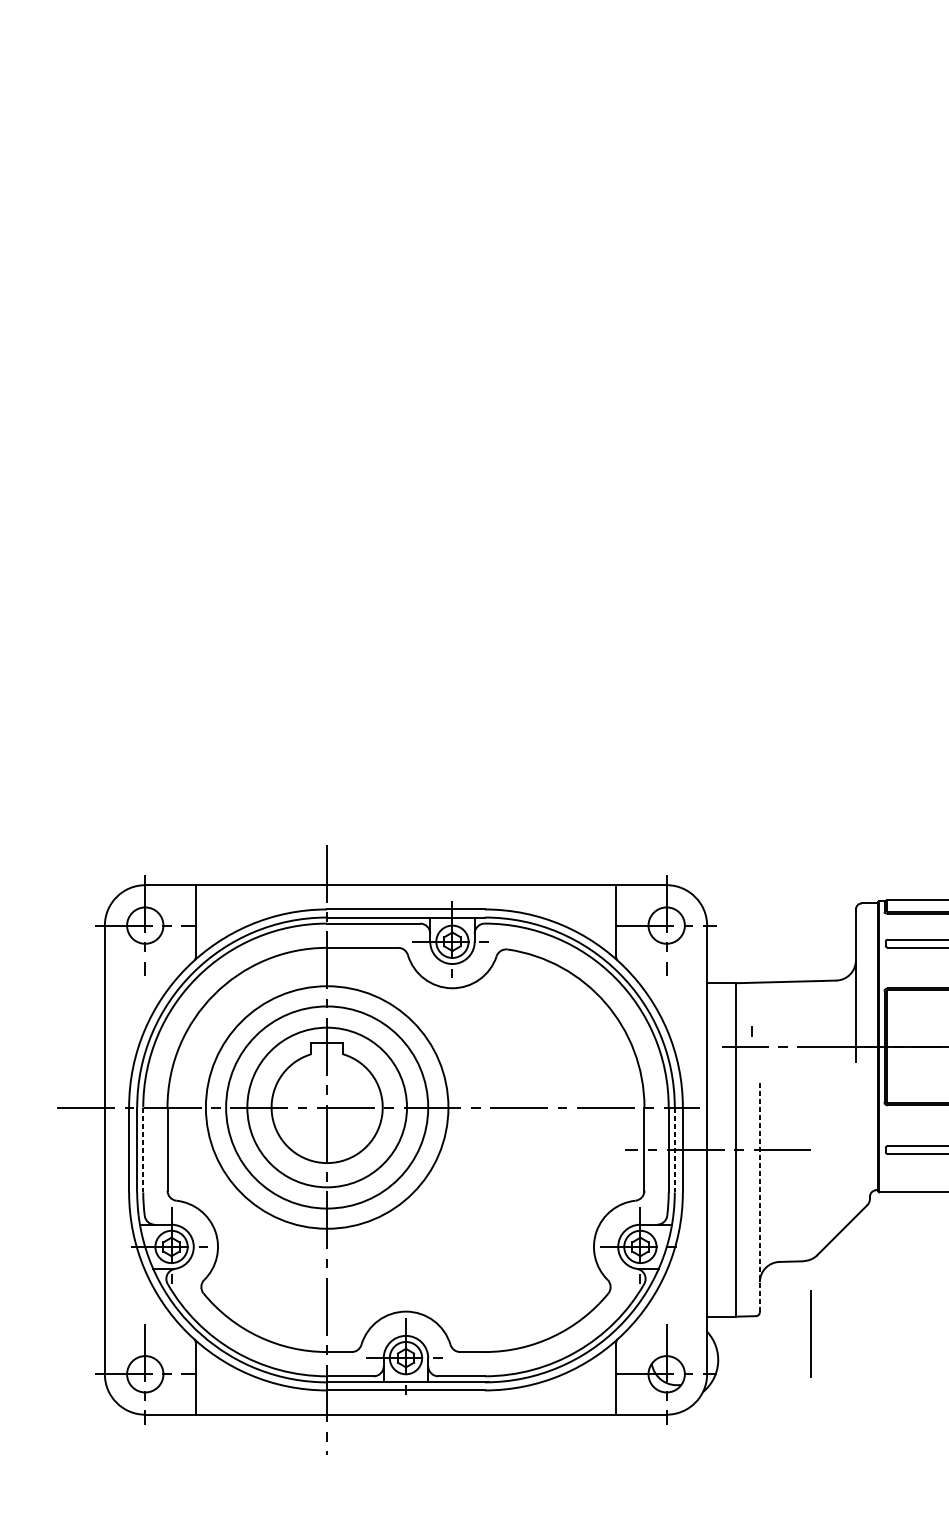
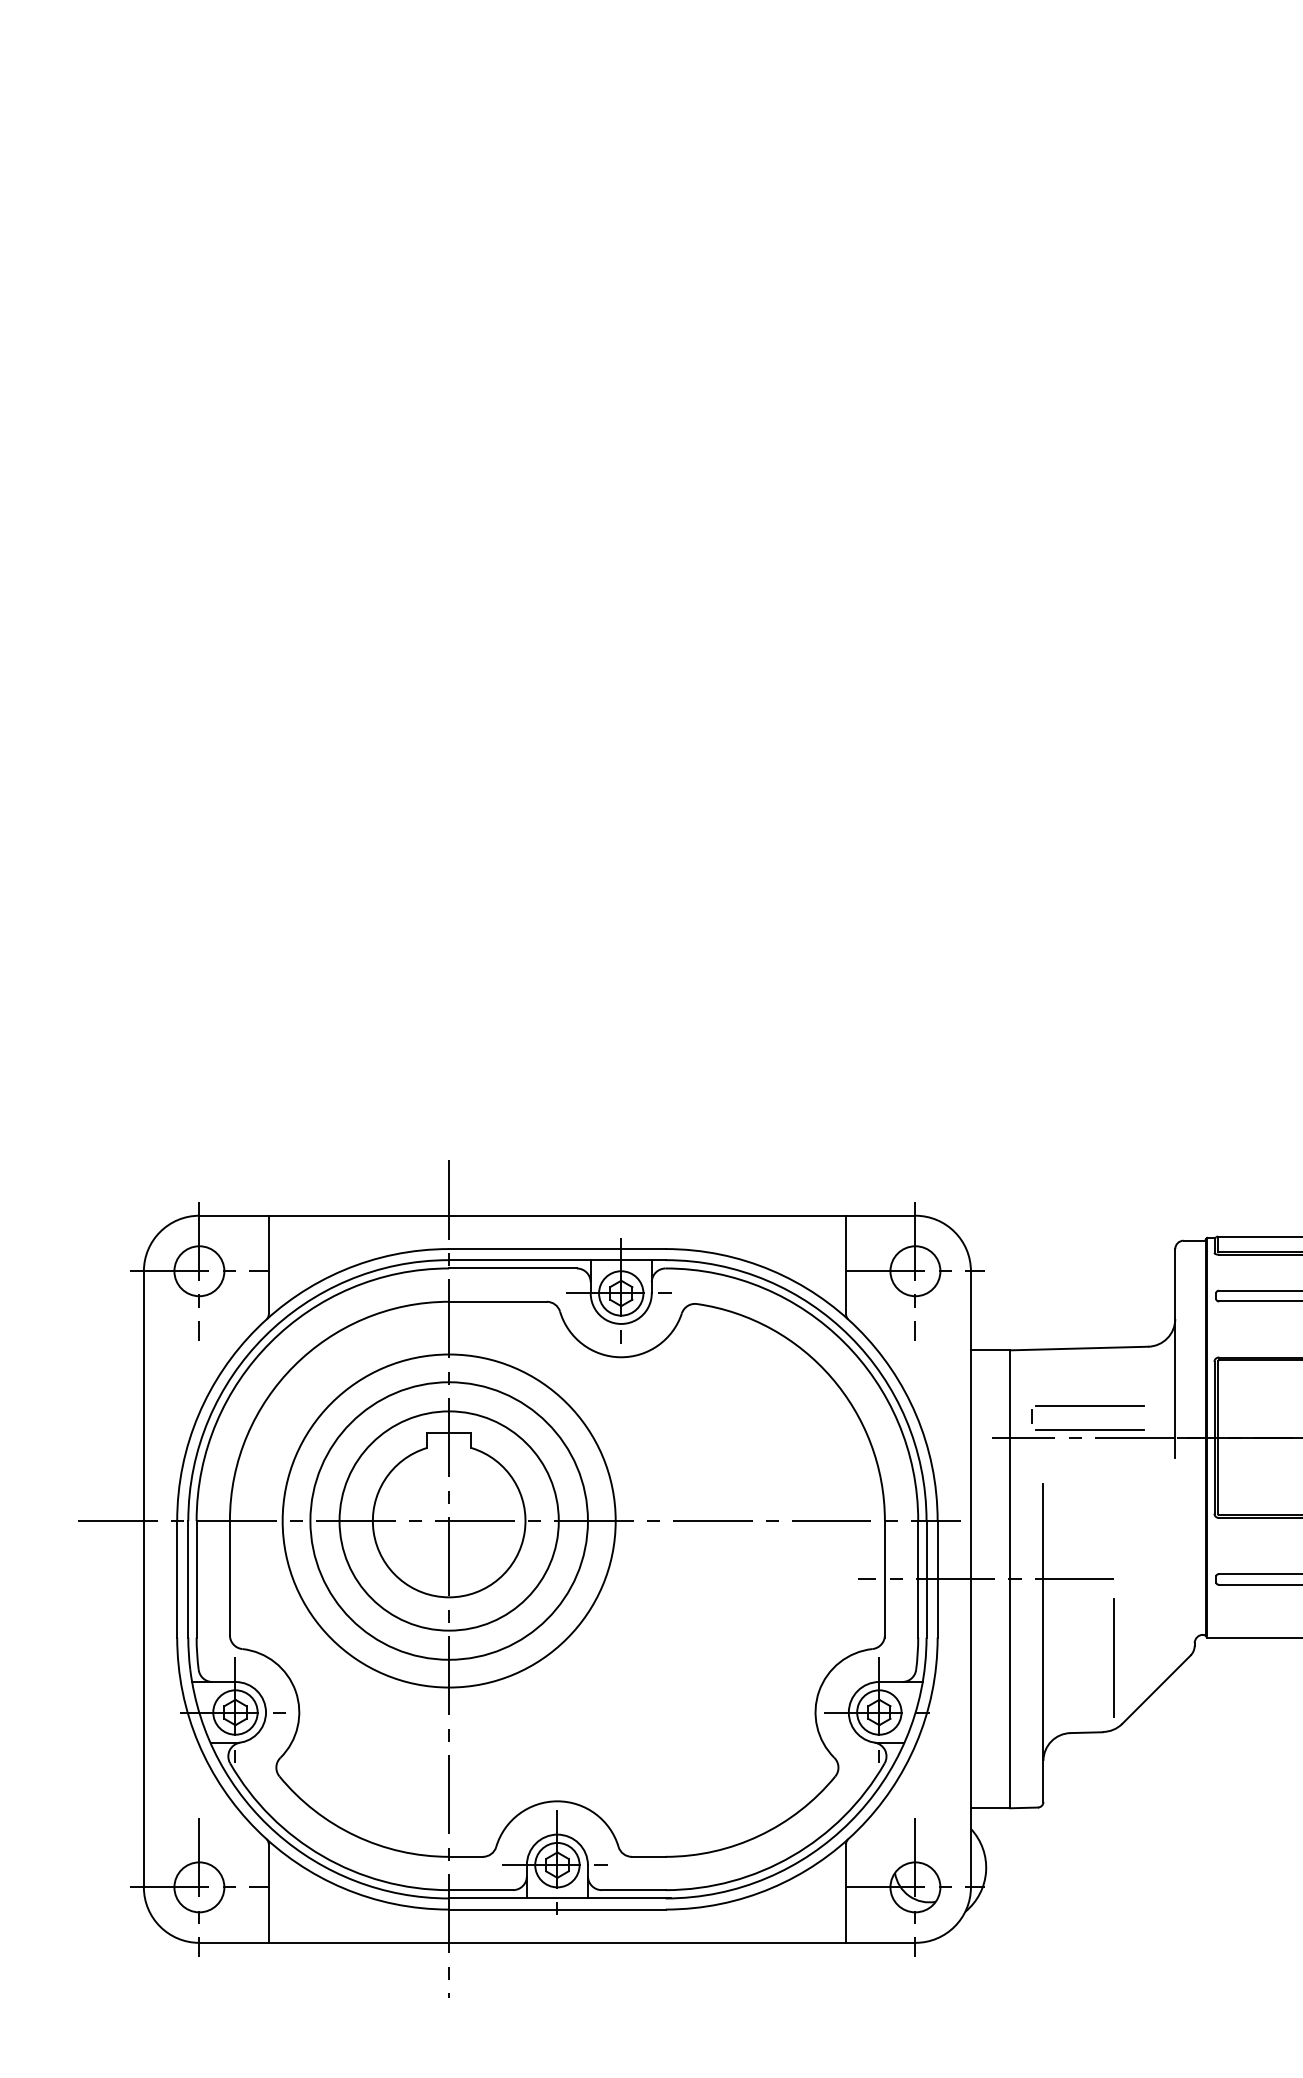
line: (794, 1023) -> (1090, 1405), added
line: (794, 1040) -> (1090, 1429), added
line: (143, 1150) -> (196, 1579), dashed -> solid
line: (674, 1150) -> (926, 1579), dashed -> solid
line: (759, 1196) -> (1043, 1643), dashed -> solid
line: (810, 1333) -> (1113, 1657), moved

